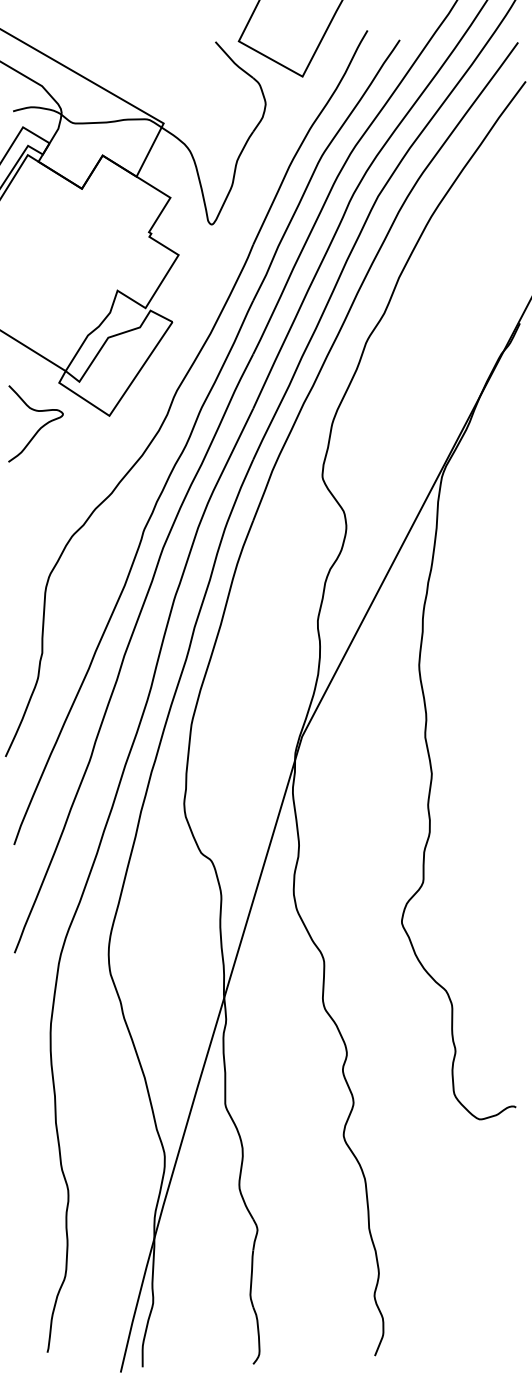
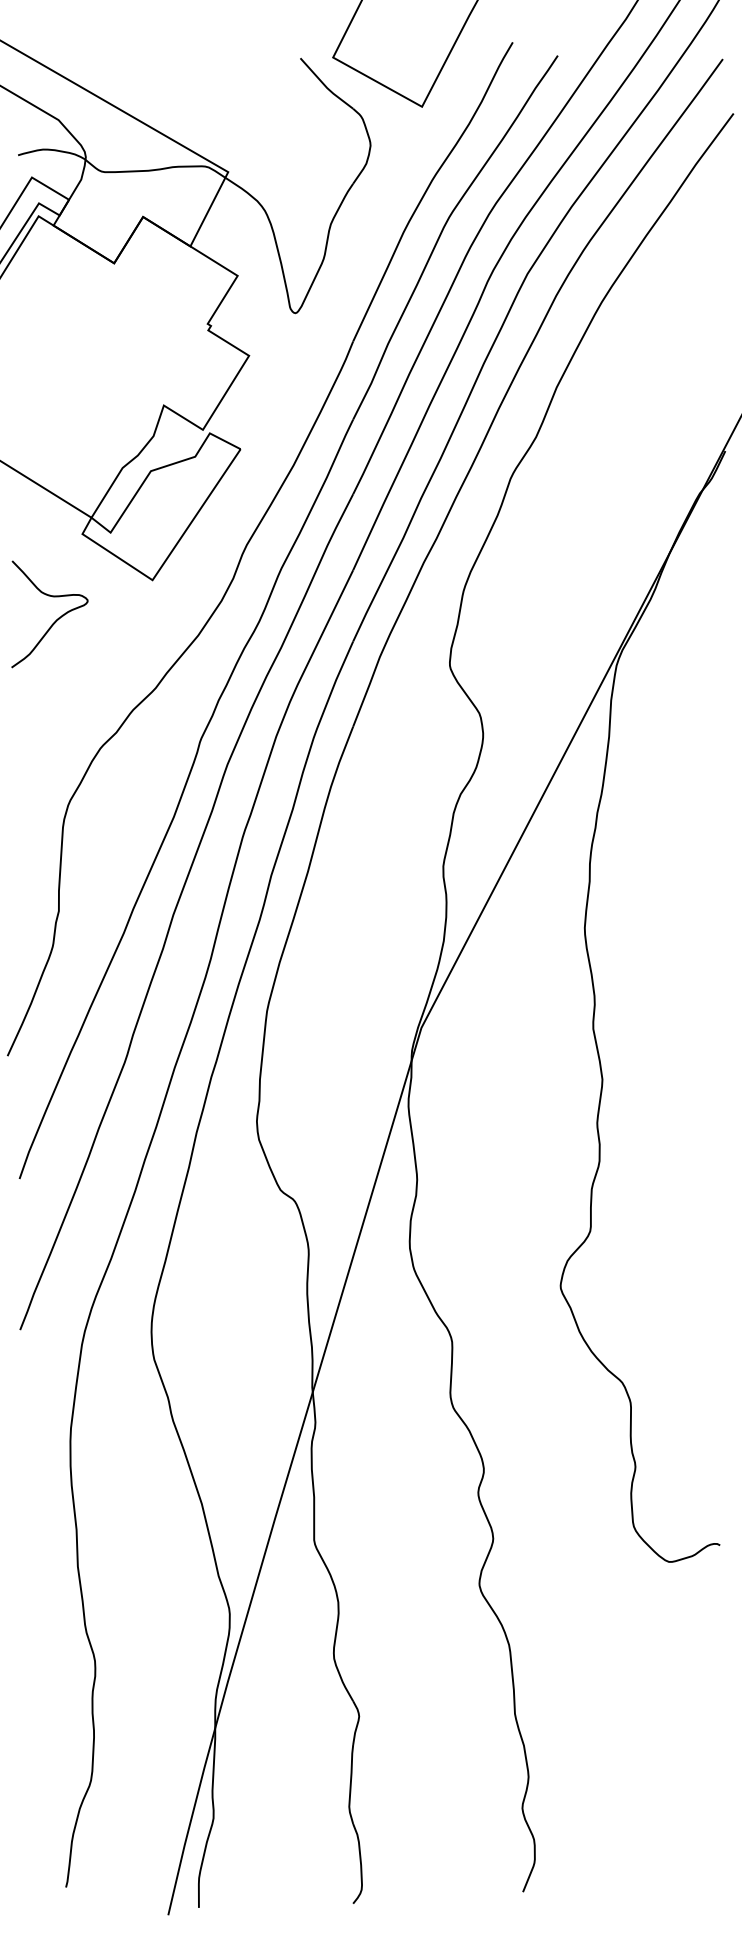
curve: (39, 428) -> (55, 620), moved

